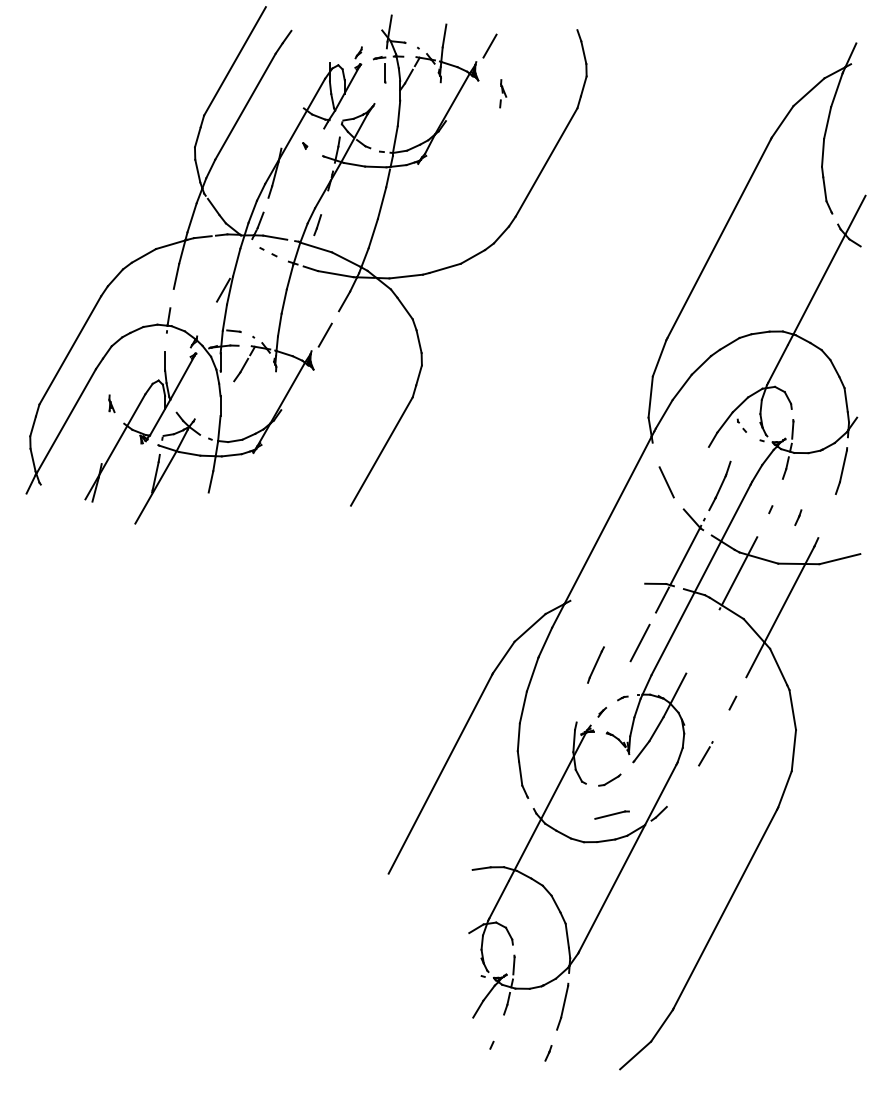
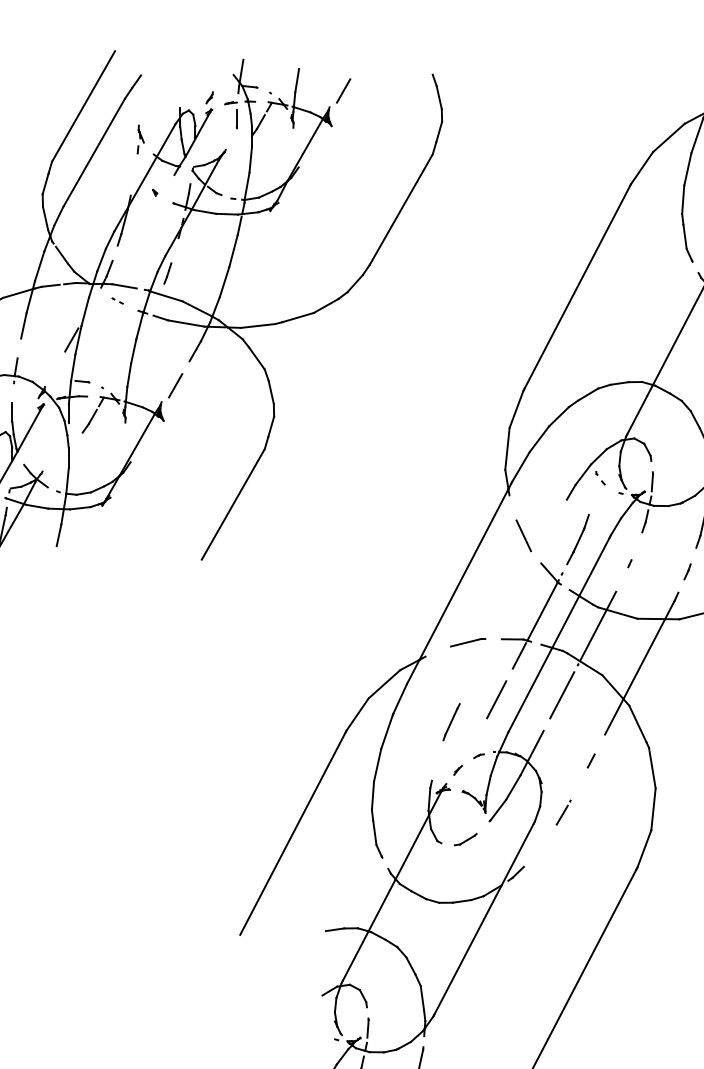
part: (503, 93) -> (141, 139), moved
part: (268, 251) -> (117, 300), size x0.62
line: (798, 517) -> (687, 571), moved
line: (704, 638) -> (562, 695), added
line: (611, 814) -> (467, 642), moved

